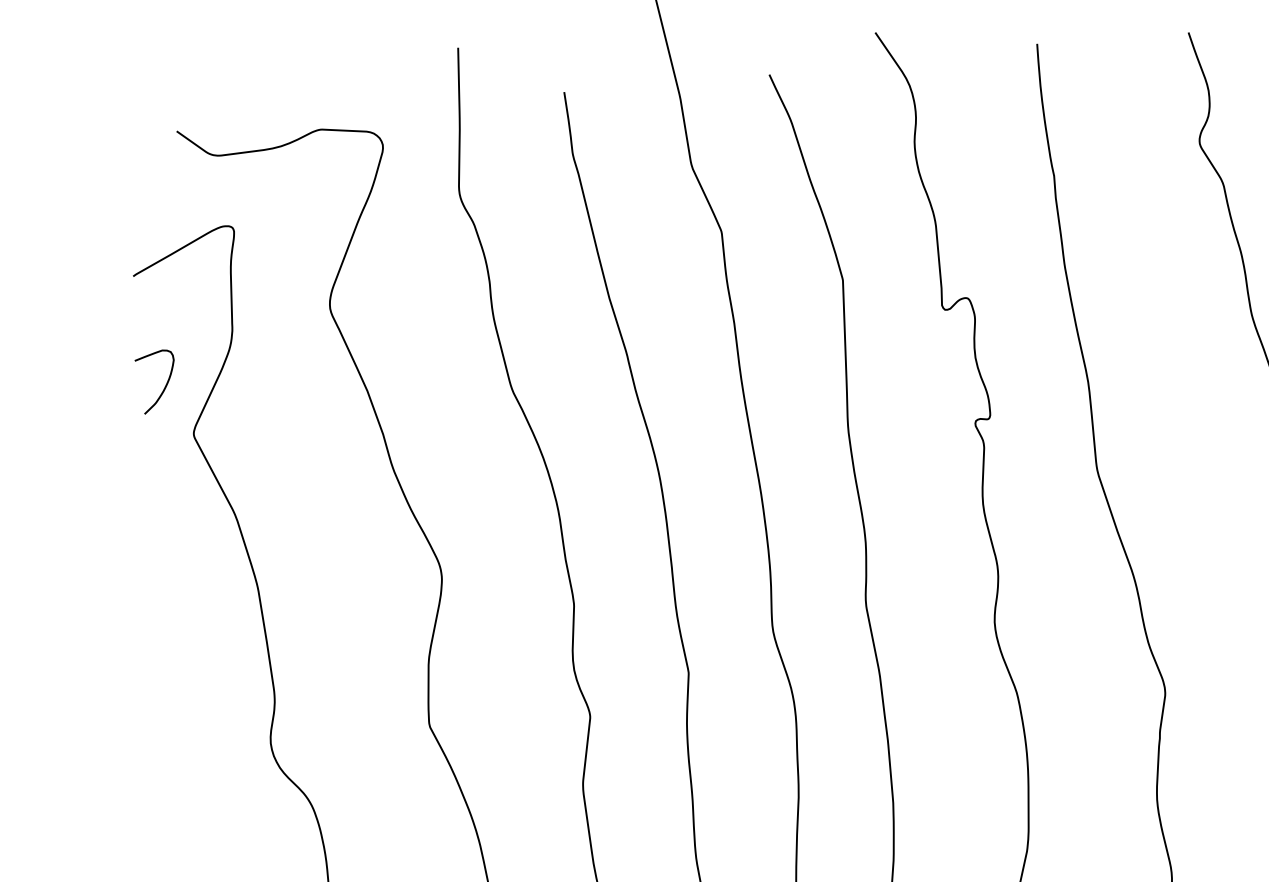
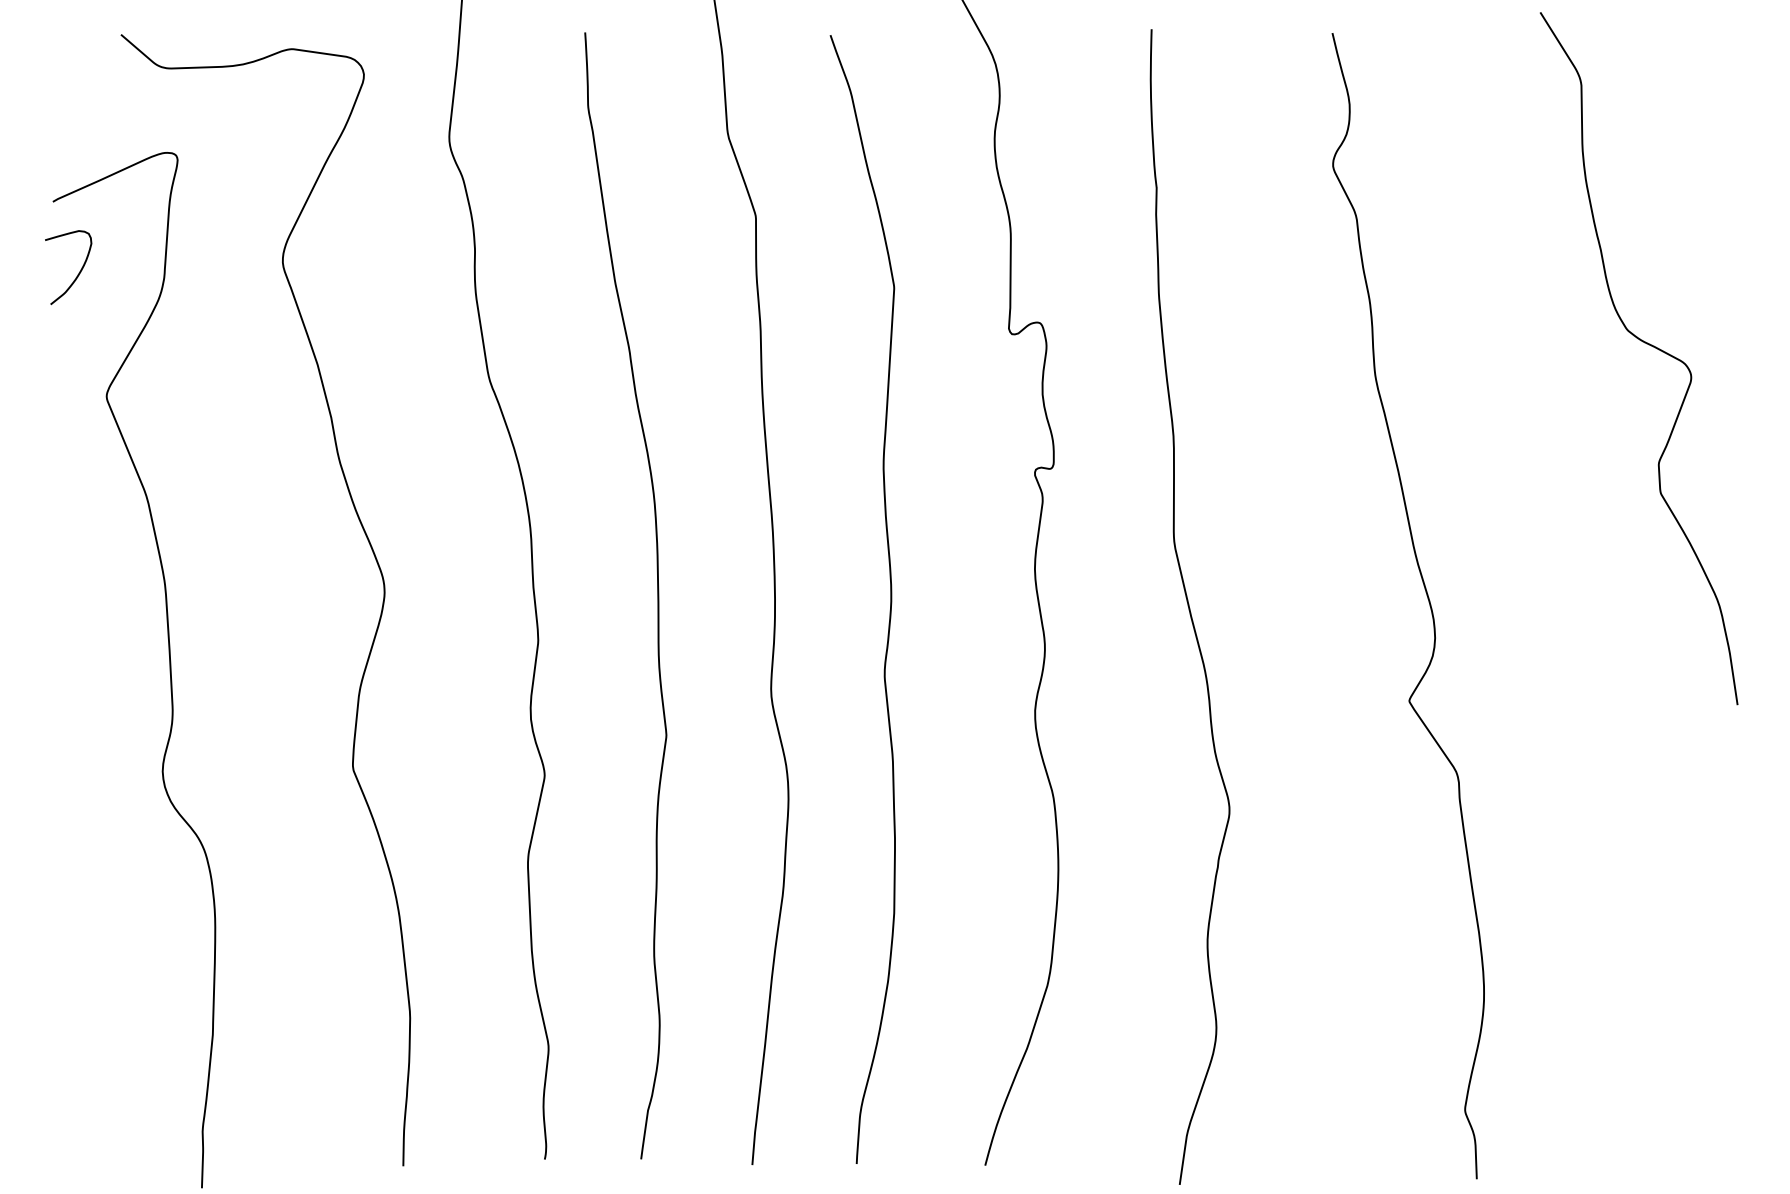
curve: (164, 386) -> (77, 274), moved

